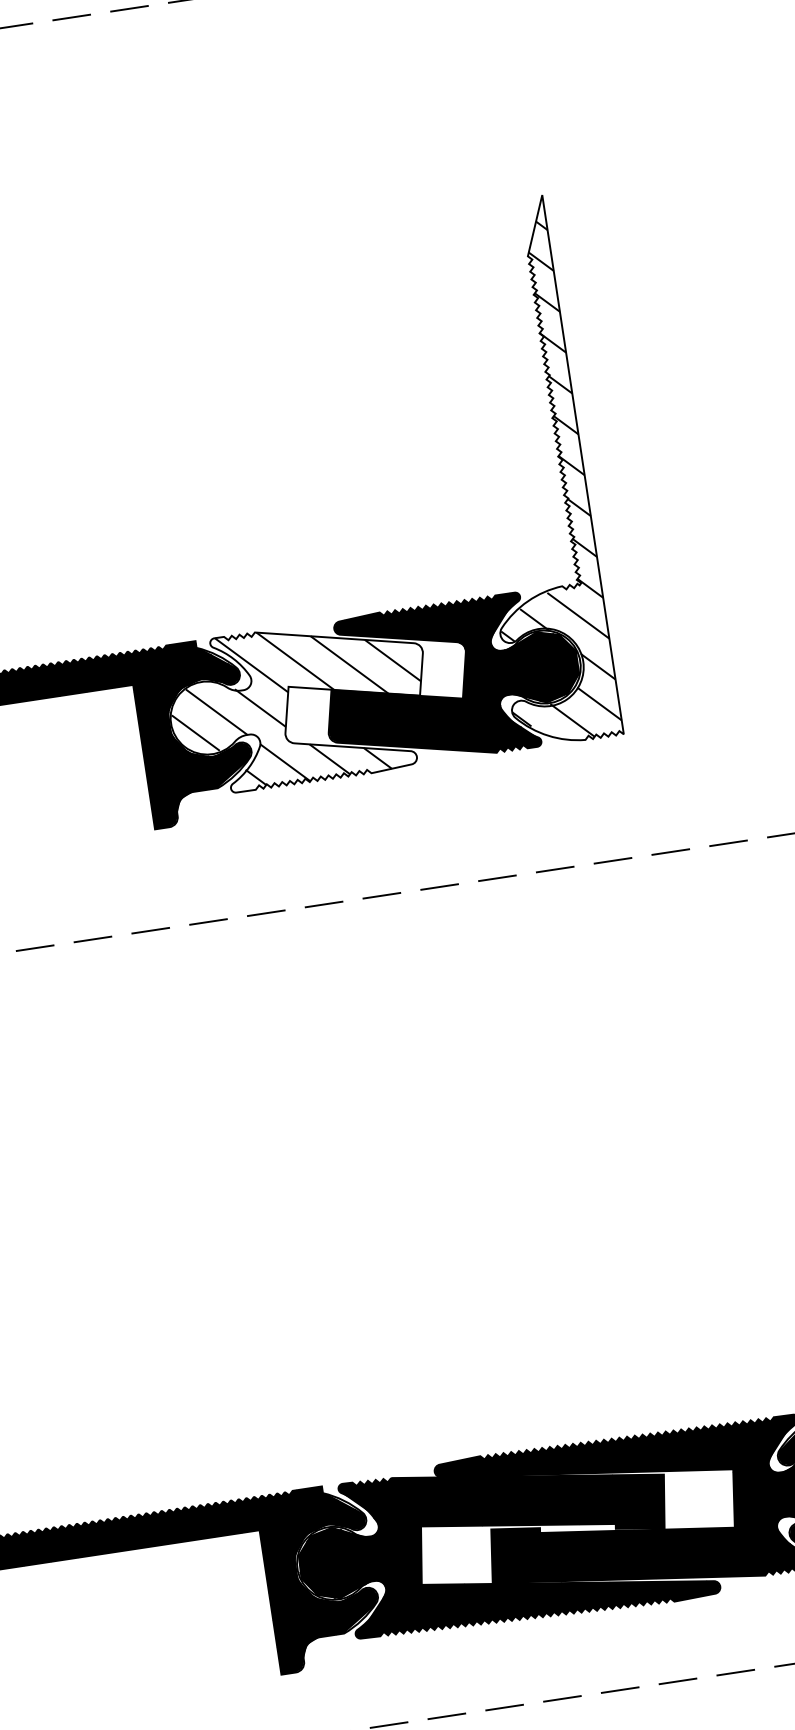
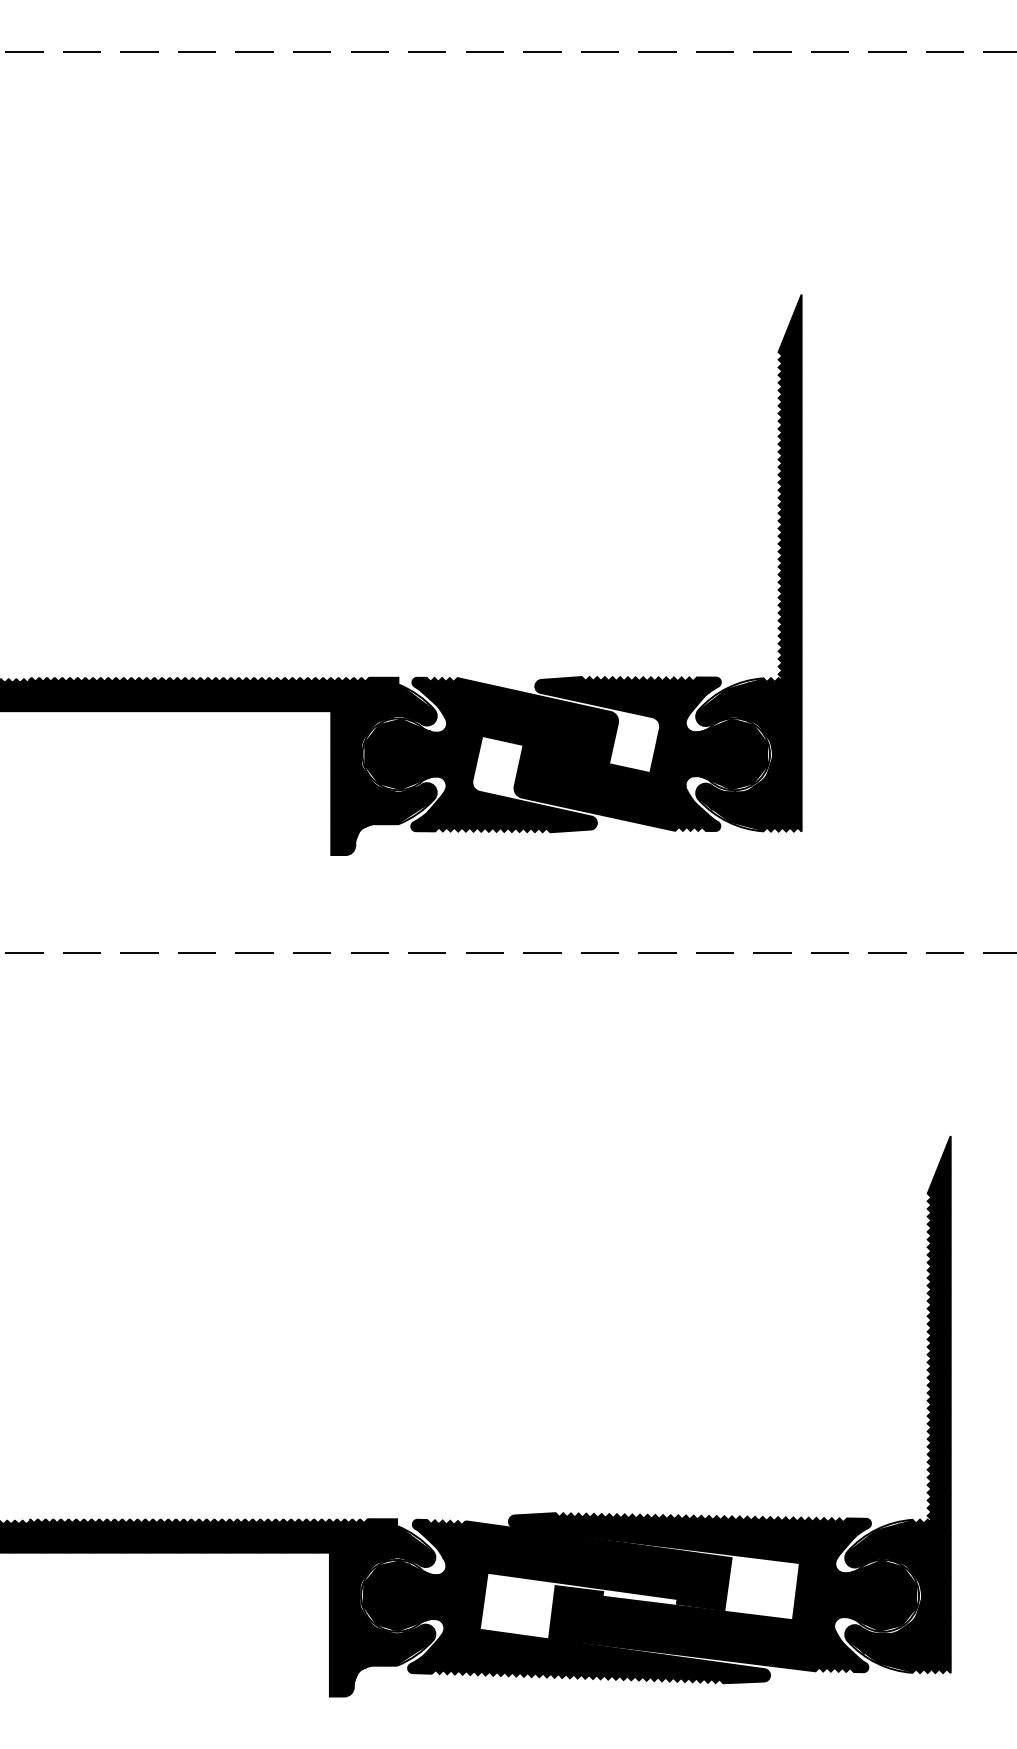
fill: (529, 472) -> (748, 562), added
fill: (299, 704) -> (490, 754), added

